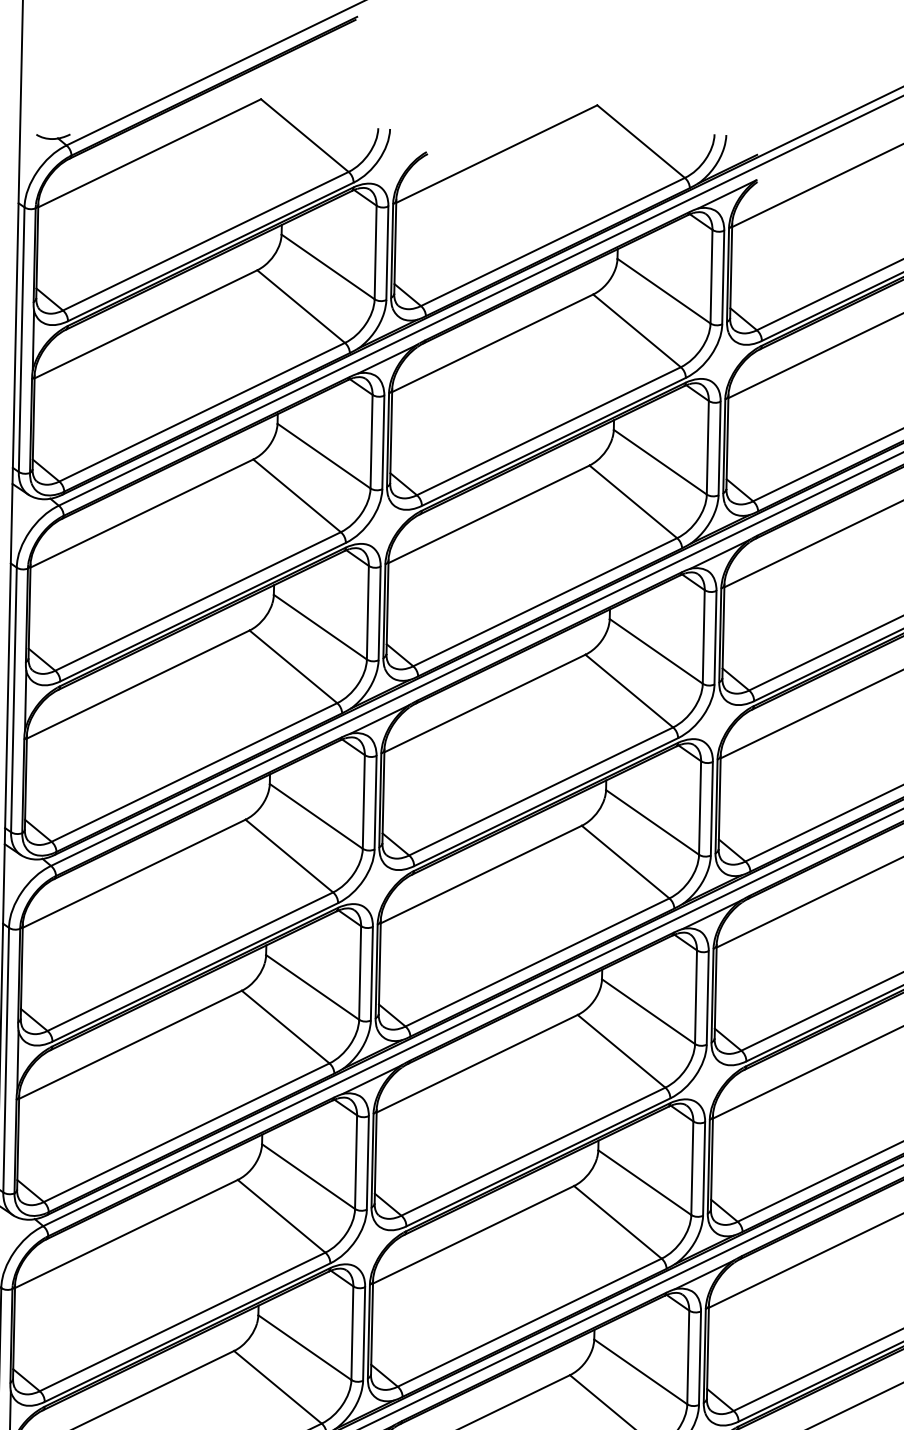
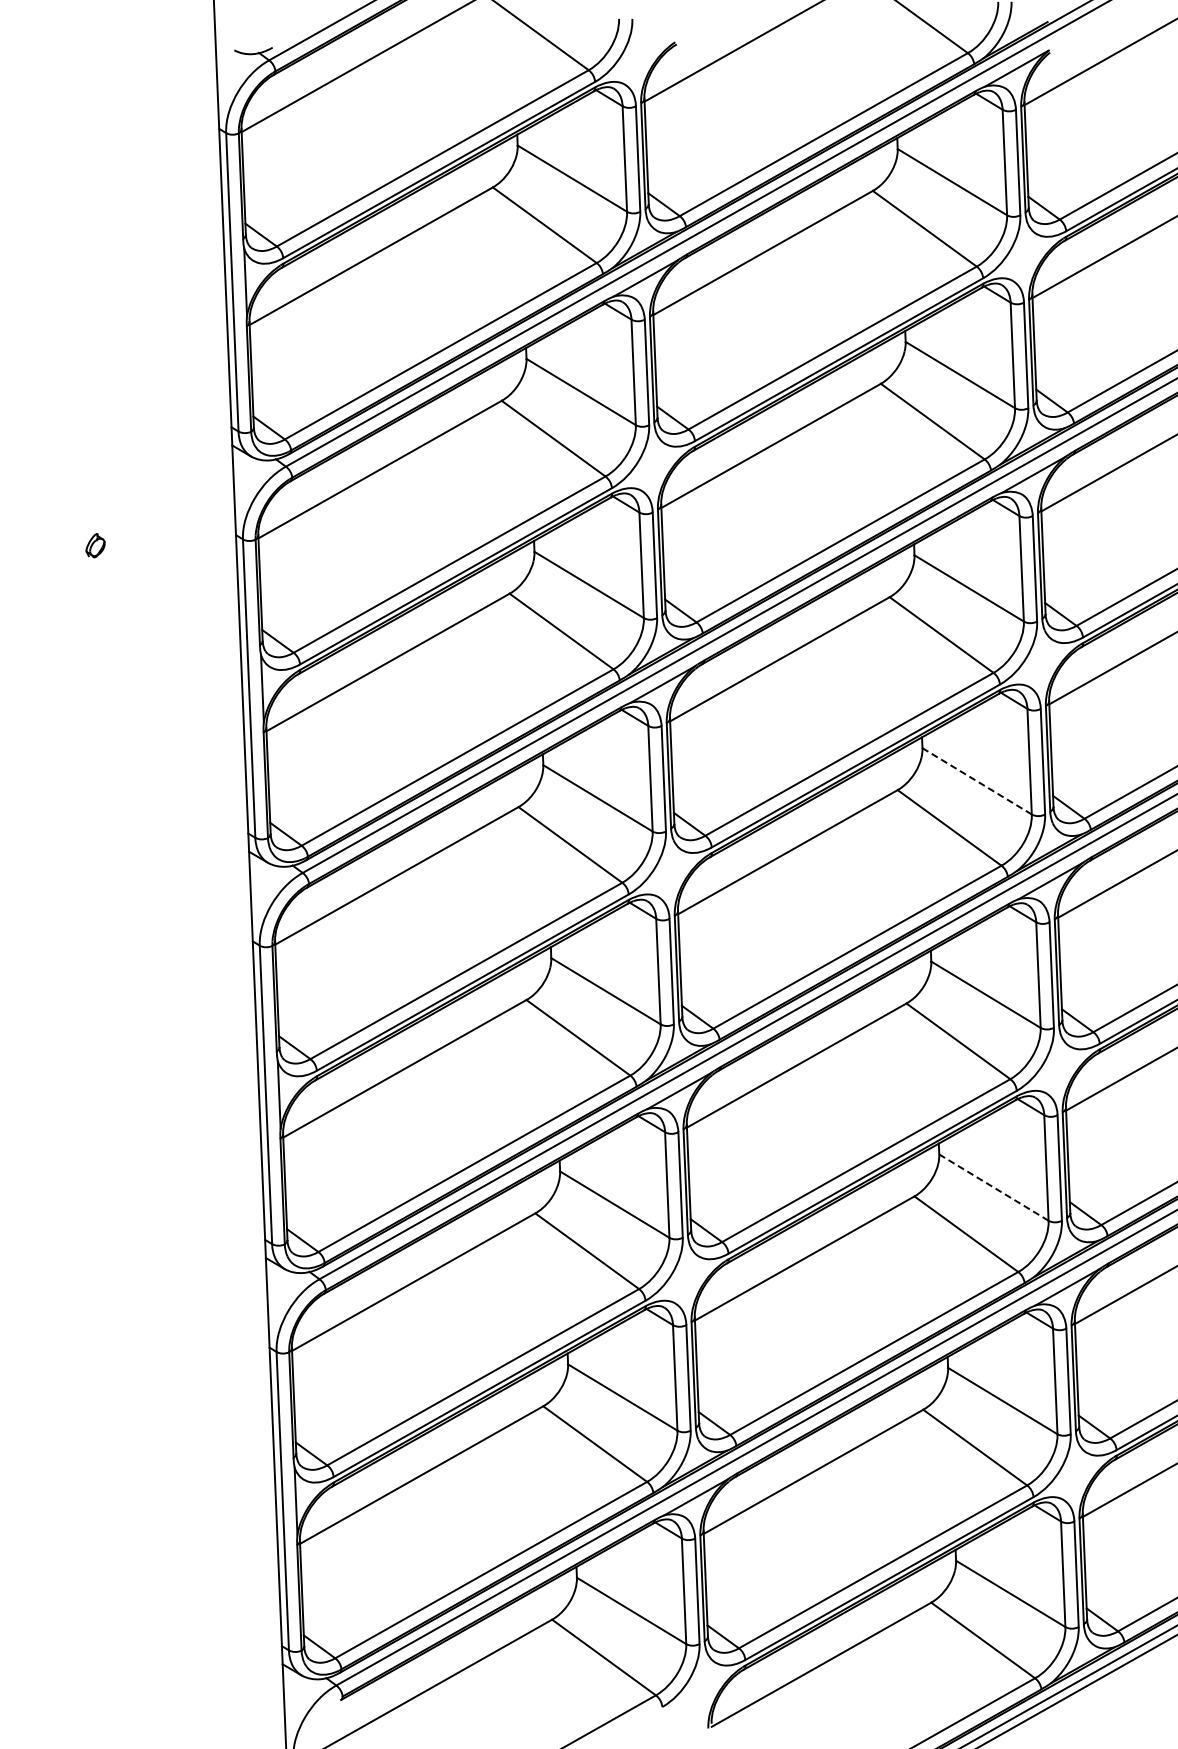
line: (652, 822) -> (977, 781), solid -> dashed
line: (644, 1182) -> (993, 1187), solid -> dashed

